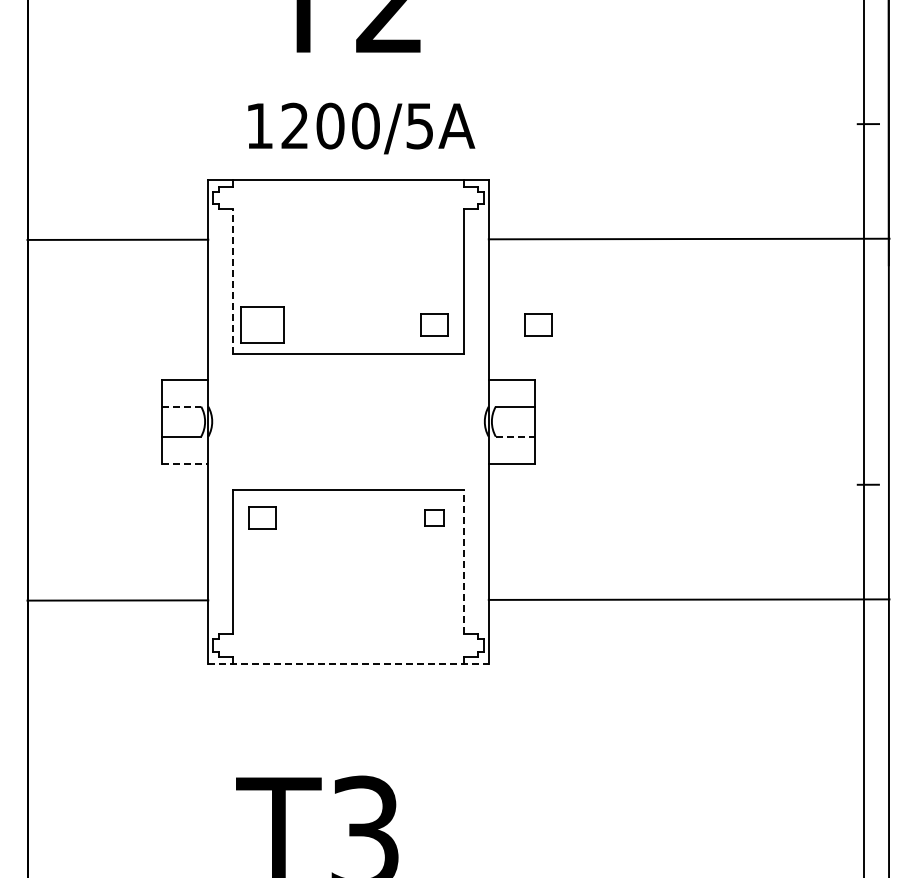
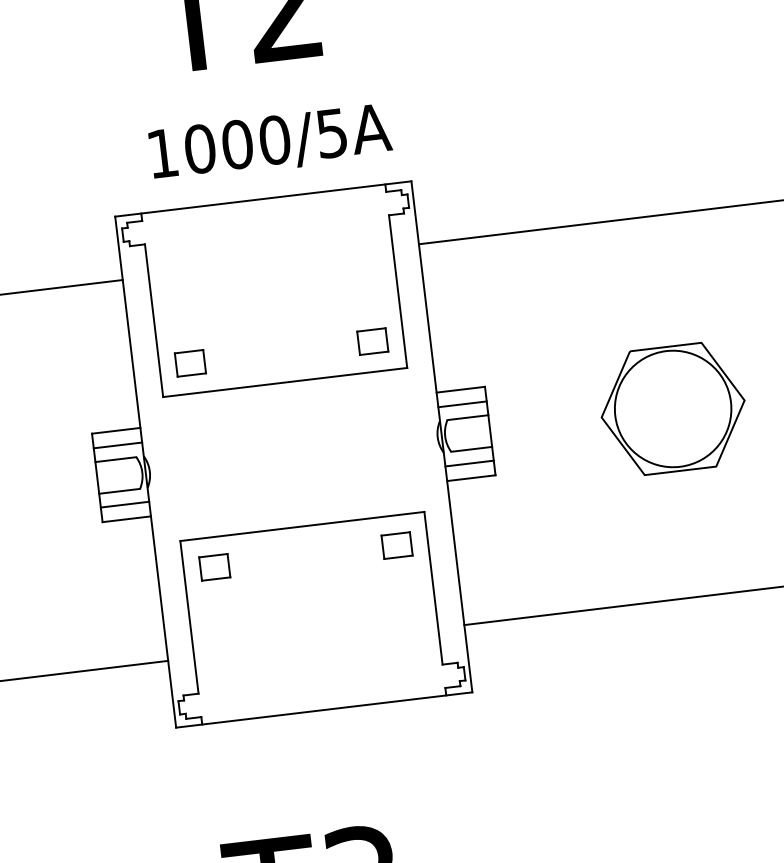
text: (295, 125) -> (200, 148), 1200/5A -> 1000/5A
line: (232, 280) -> (153, 320), dashed -> solid
part: (262, 324) -> (190, 362), size x0.62
part: (538, 324) -> (482, 327), removed
line: (185, 393) -> (118, 445), added
line: (511, 393) -> (462, 404), added
line: (182, 406) -> (116, 459), dashed -> solid
part: (707, 420) -> (672, 408), added
line: (515, 436) -> (471, 449), dashed -> solid
line: (185, 449) -> (125, 504), added
line: (511, 449) -> (469, 463), added
line: (185, 463) -> (126, 519), dashed -> solid
part: (434, 517) -> (396, 544), size x1.43
line: (464, 561) -> (433, 587), dashed -> solid
line: (349, 663) -> (325, 709), dashed -> solid

